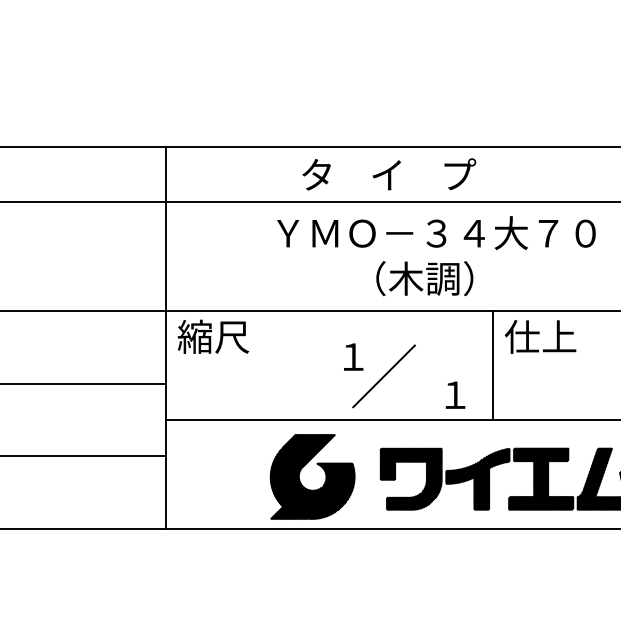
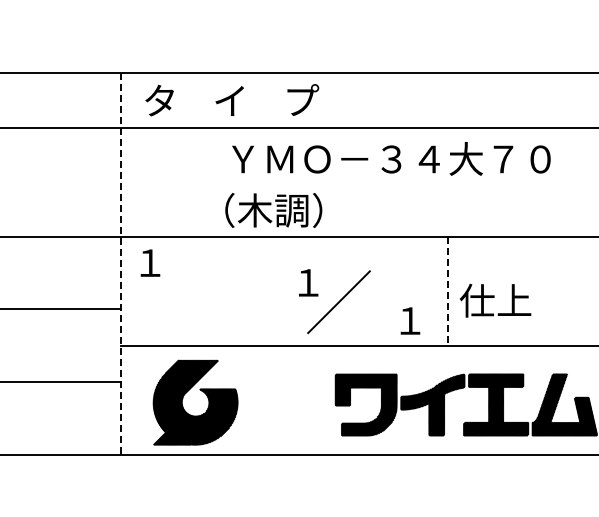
text: (389, 174) -> (232, 100), moved
text: (424, 278) -> (273, 210), moved
text: (213, 336) -> (168, 262), 縮尺 -> １
text: (540, 336) -> (495, 300), moved
line: (165, 338) -> (120, 264), solid -> dashed
line: (493, 365) -> (448, 291), solid -> dashed
part: (300, 473) -> (183, 399), moved

